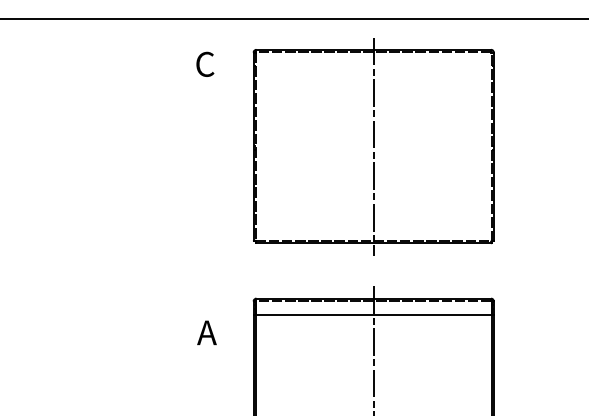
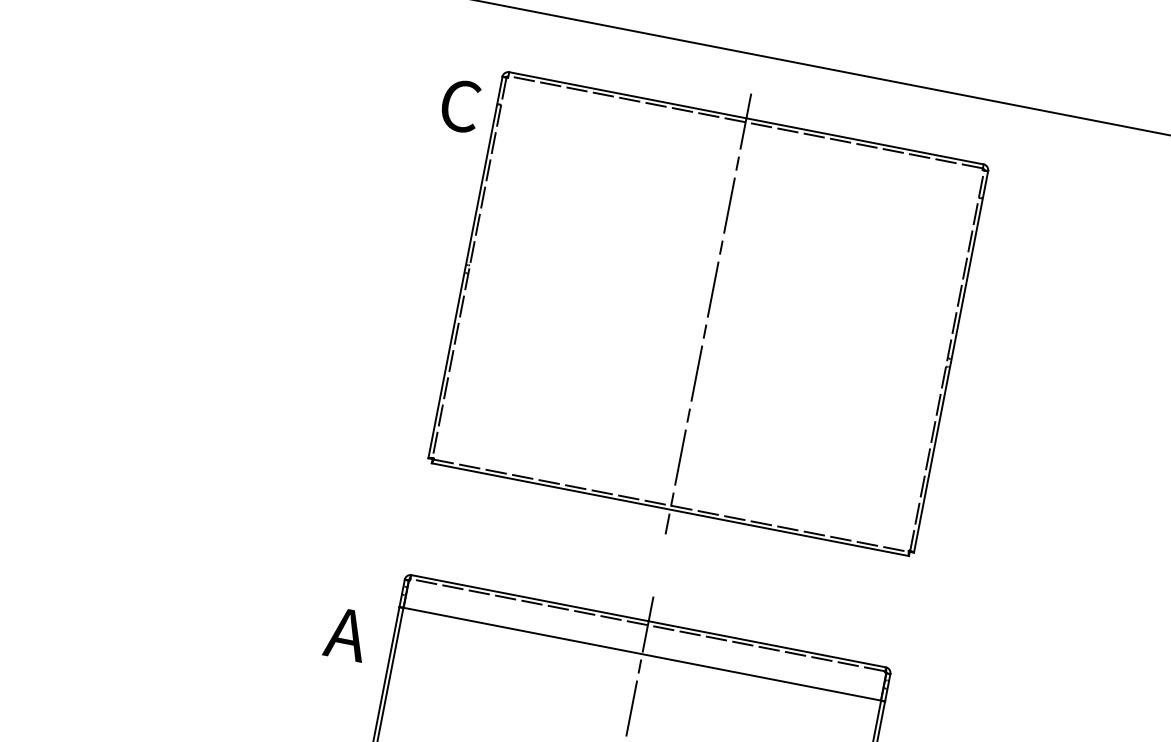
text: (205, 63) -> (461, 104), moved
text: (206, 332) -> (345, 633), moved

